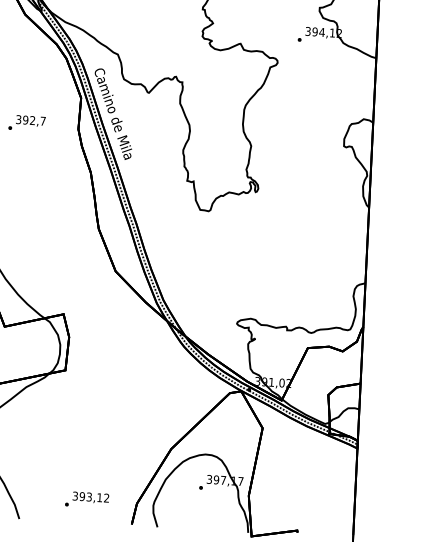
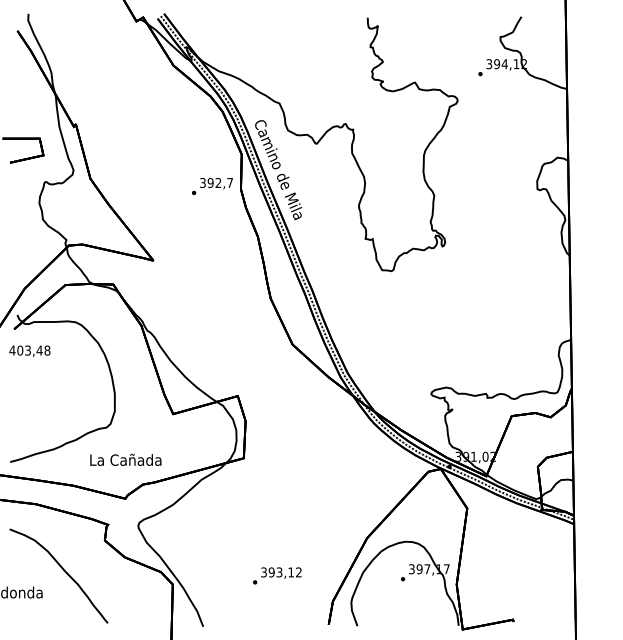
text: (27, 123) -> (212, 186), moved
text: (87, 499) -> (277, 575), moved

